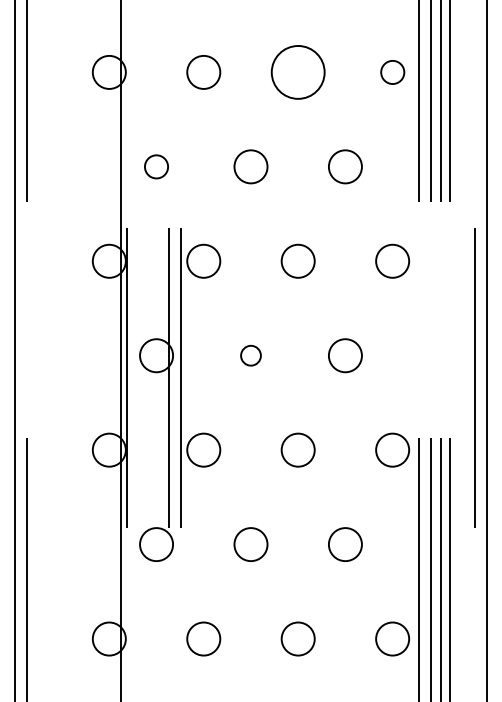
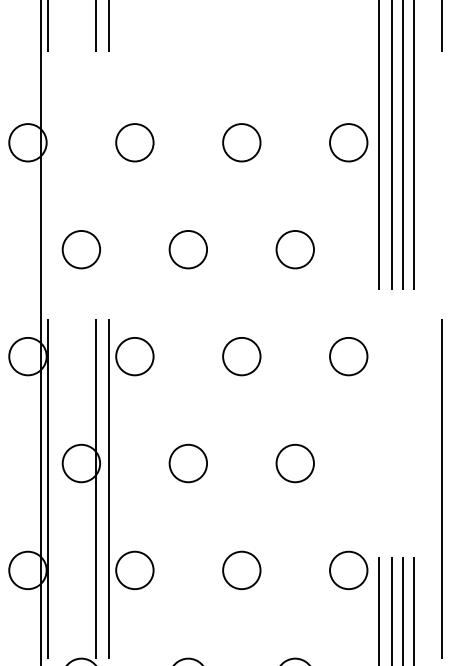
circle: (297, 71) -> (241, 141), size x0.62
circle: (392, 72) -> (348, 142), size x1.43
circle: (156, 166) -> (81, 249), size x1.43
circle: (250, 355) -> (187, 463), size x1.67

